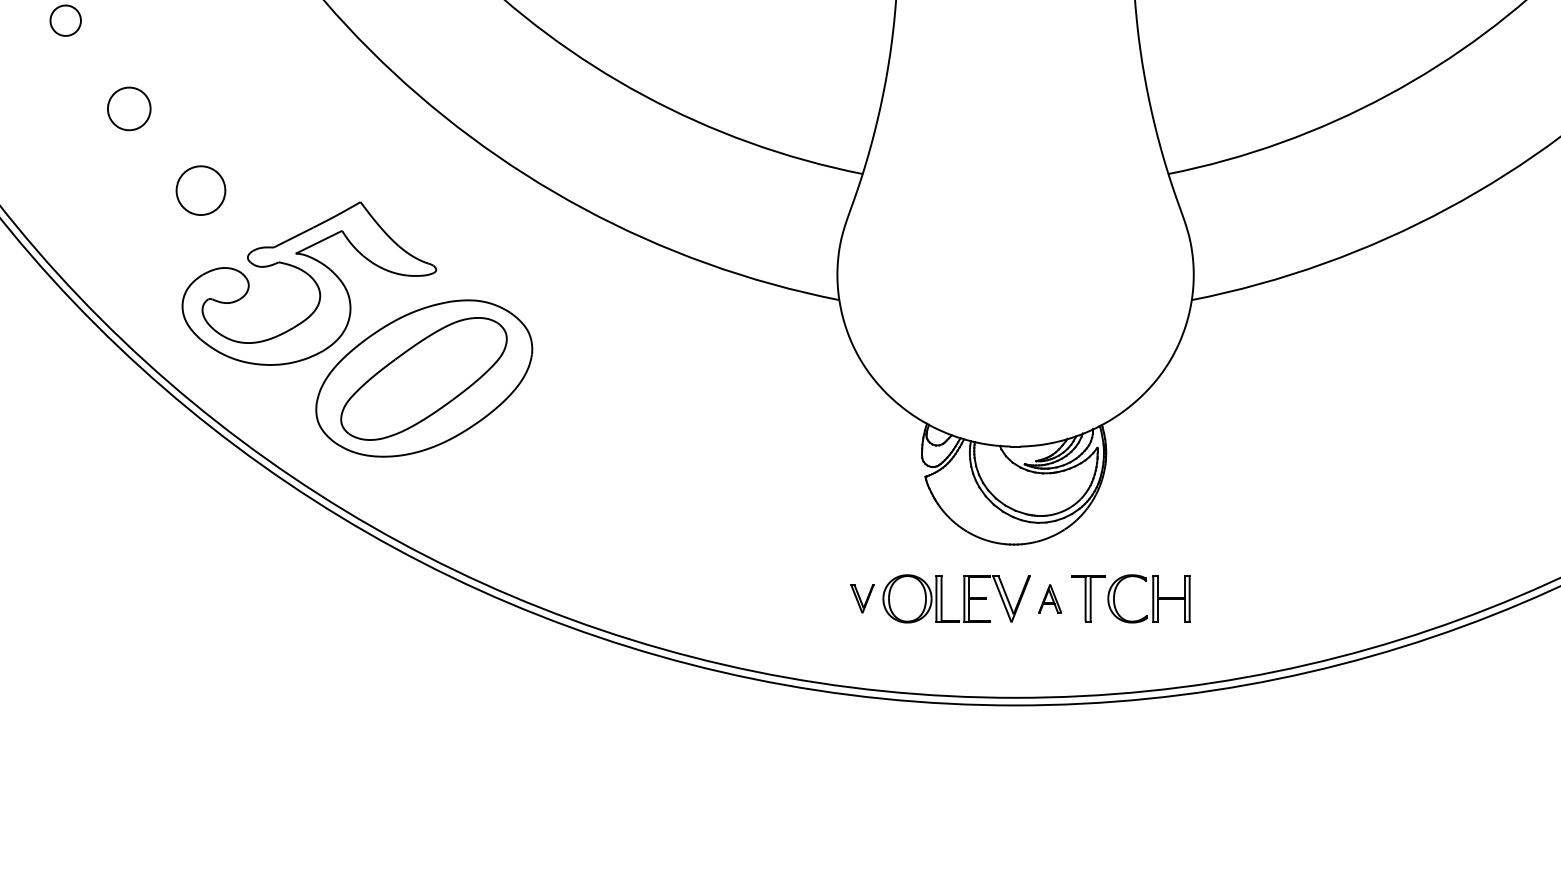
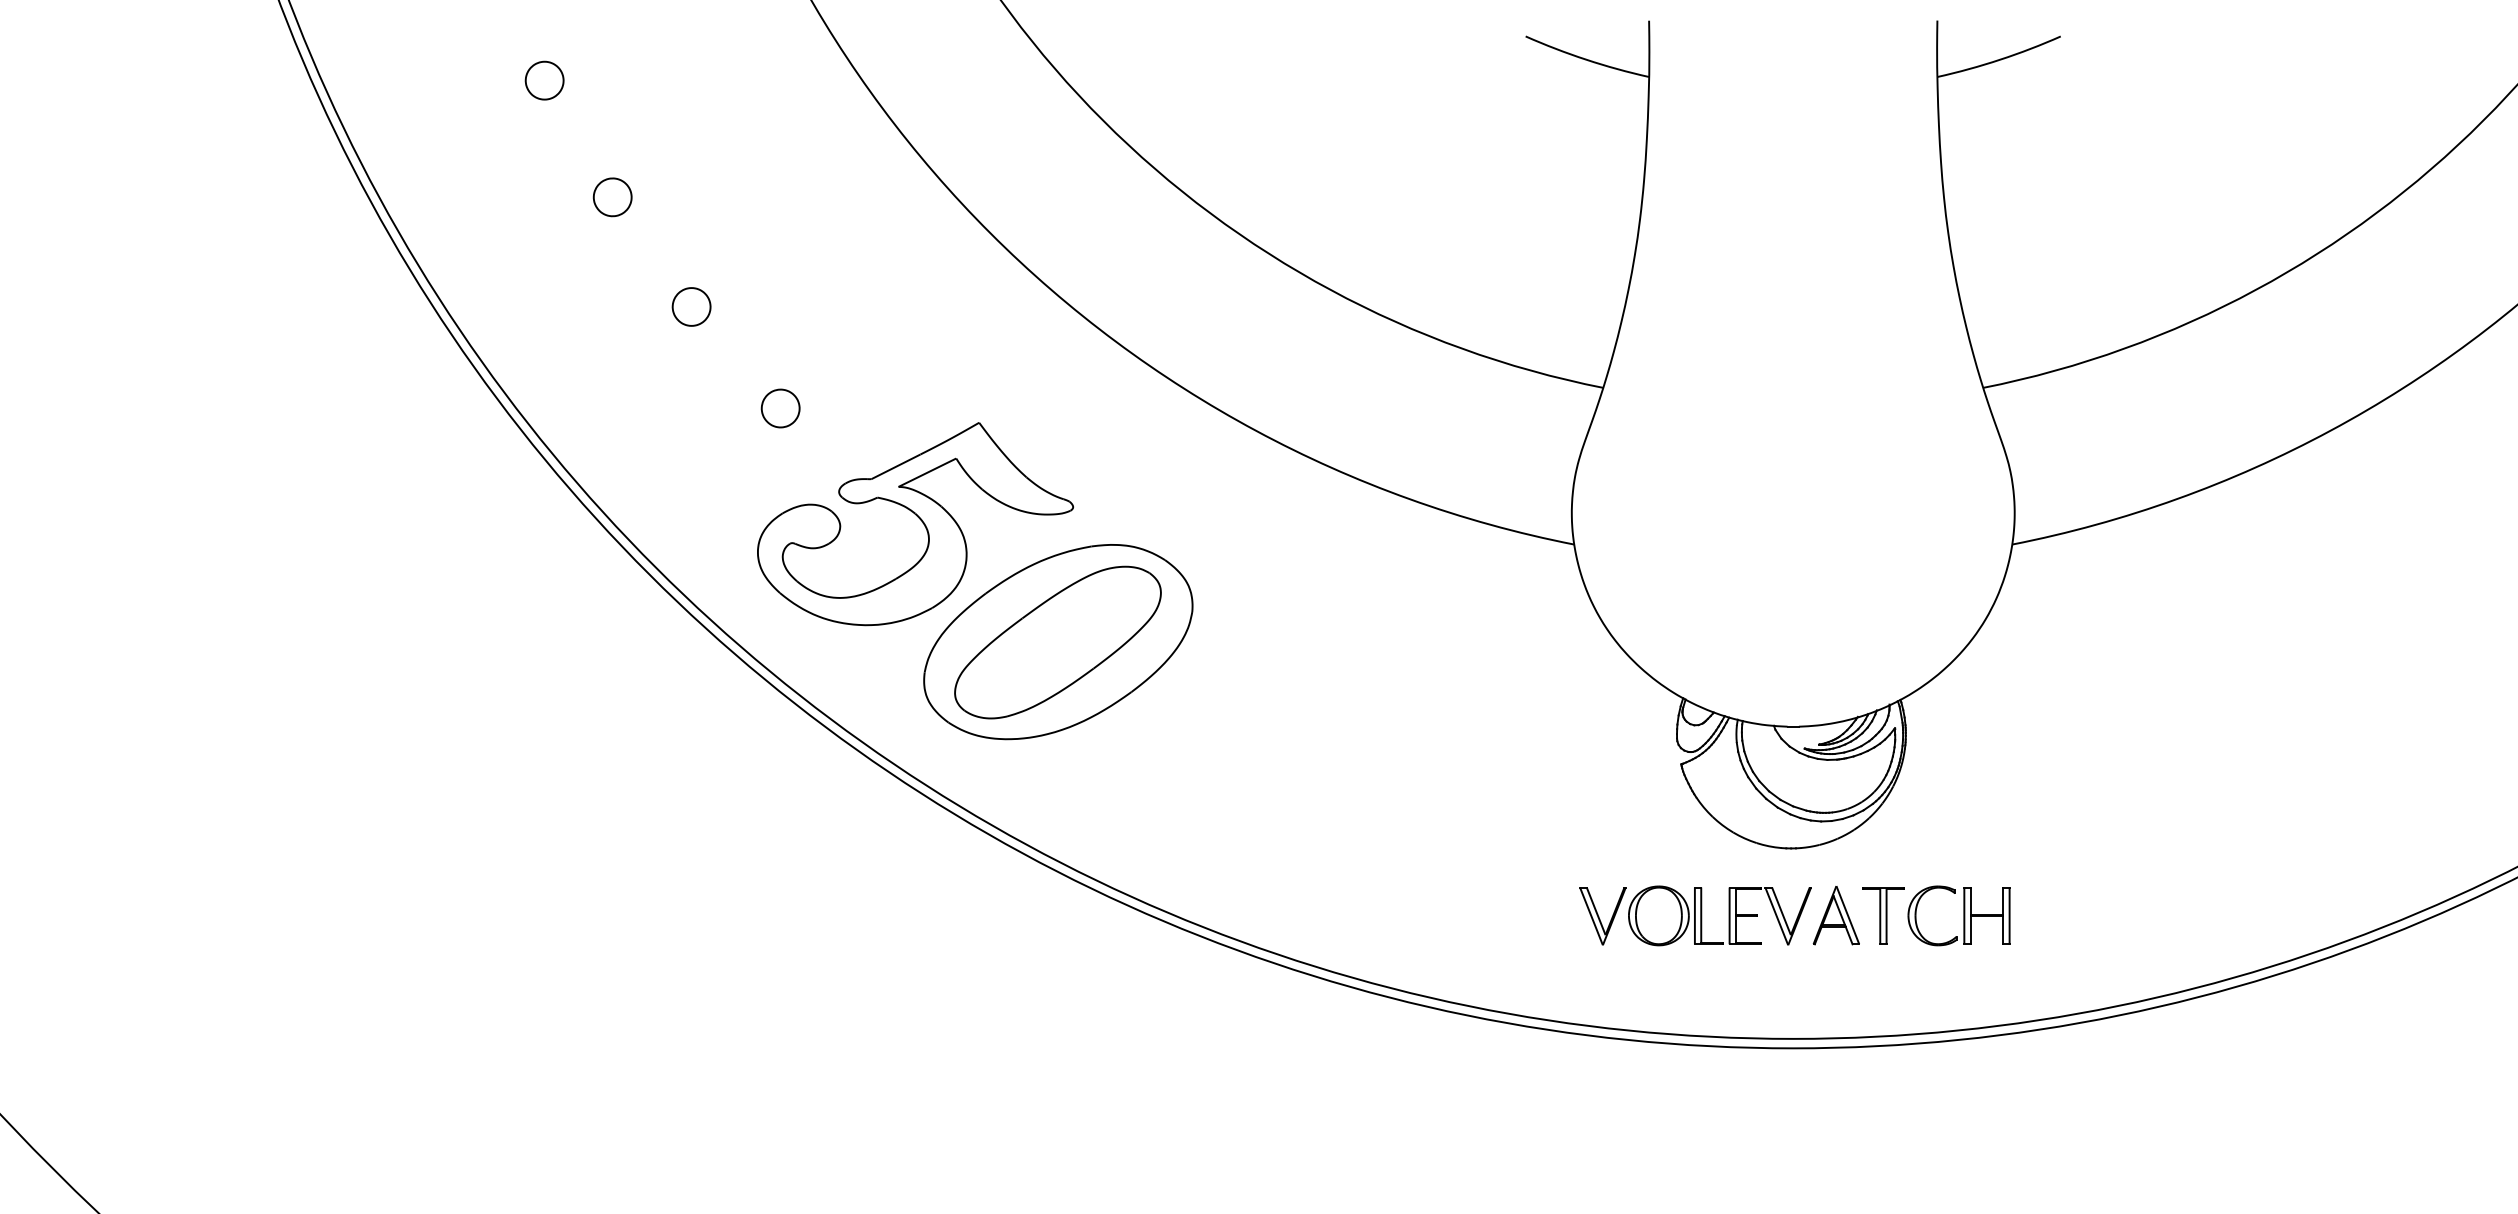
part: (129, 108) -> (691, 306), size x0.71
part: (200, 190) -> (780, 408), size x0.62
part: (1049, 598) -> (1835, 915), size x1.67
part: (862, 599) -> (1602, 916), size x1.67

